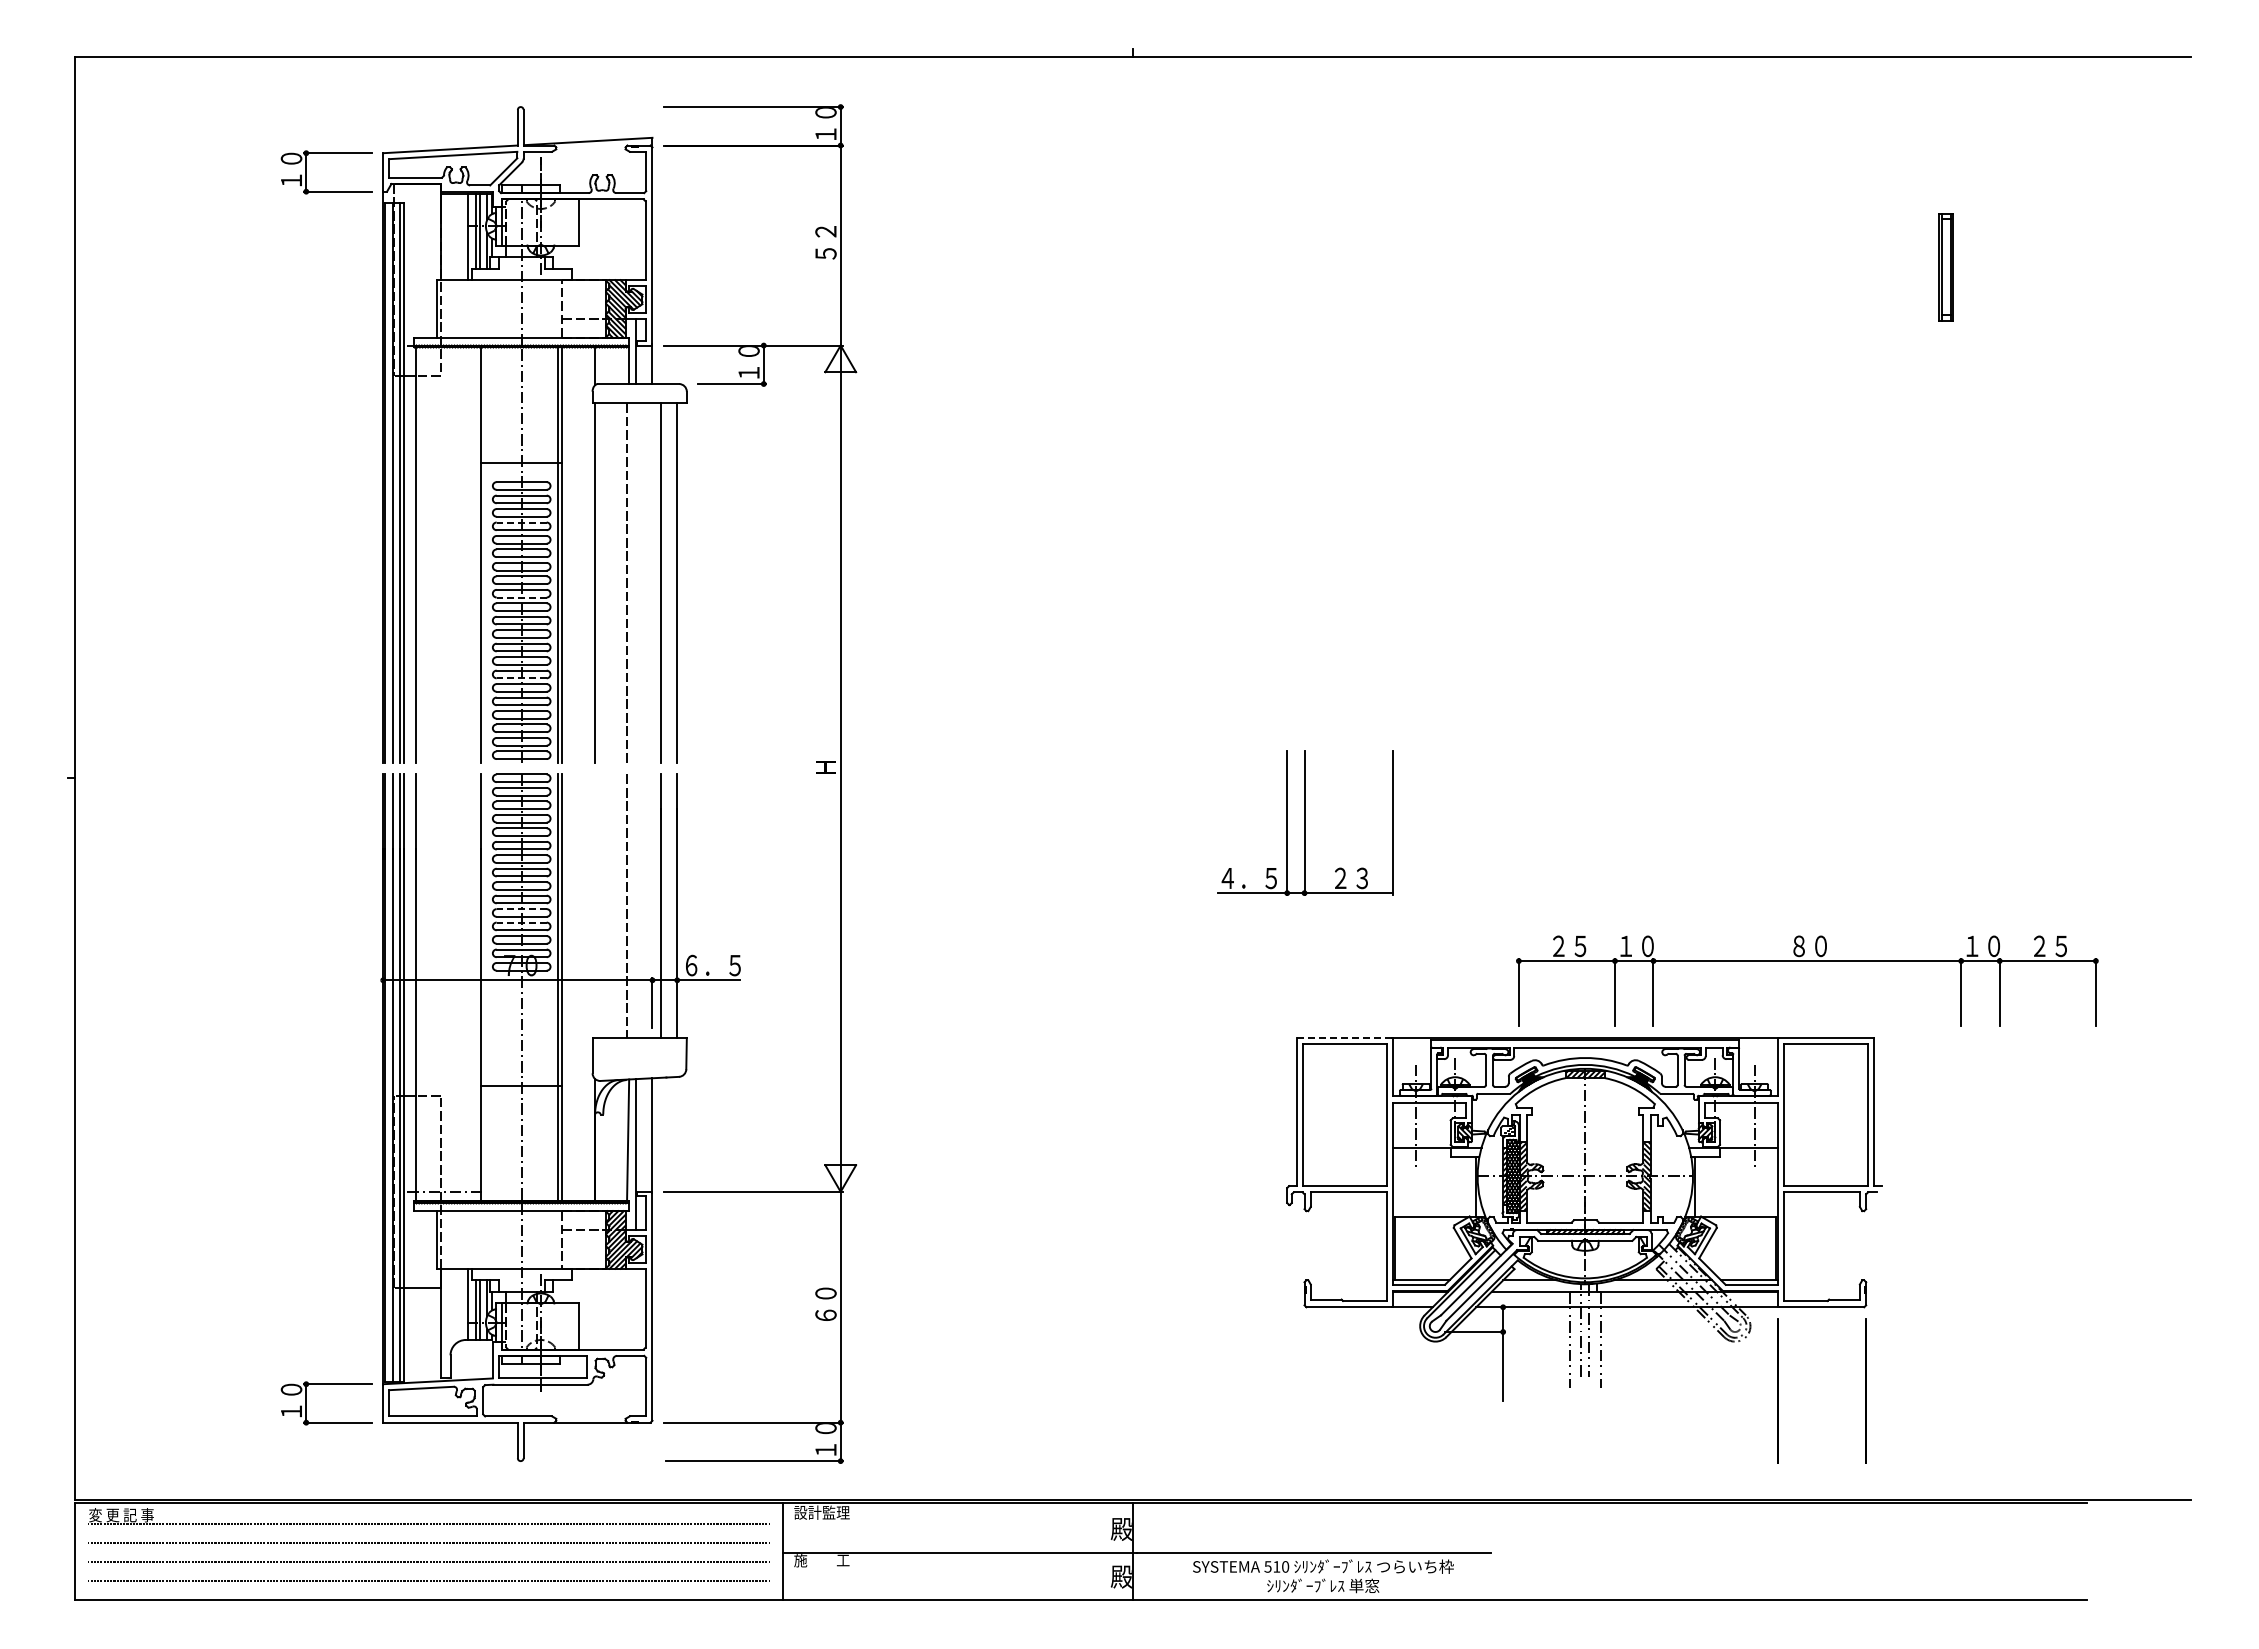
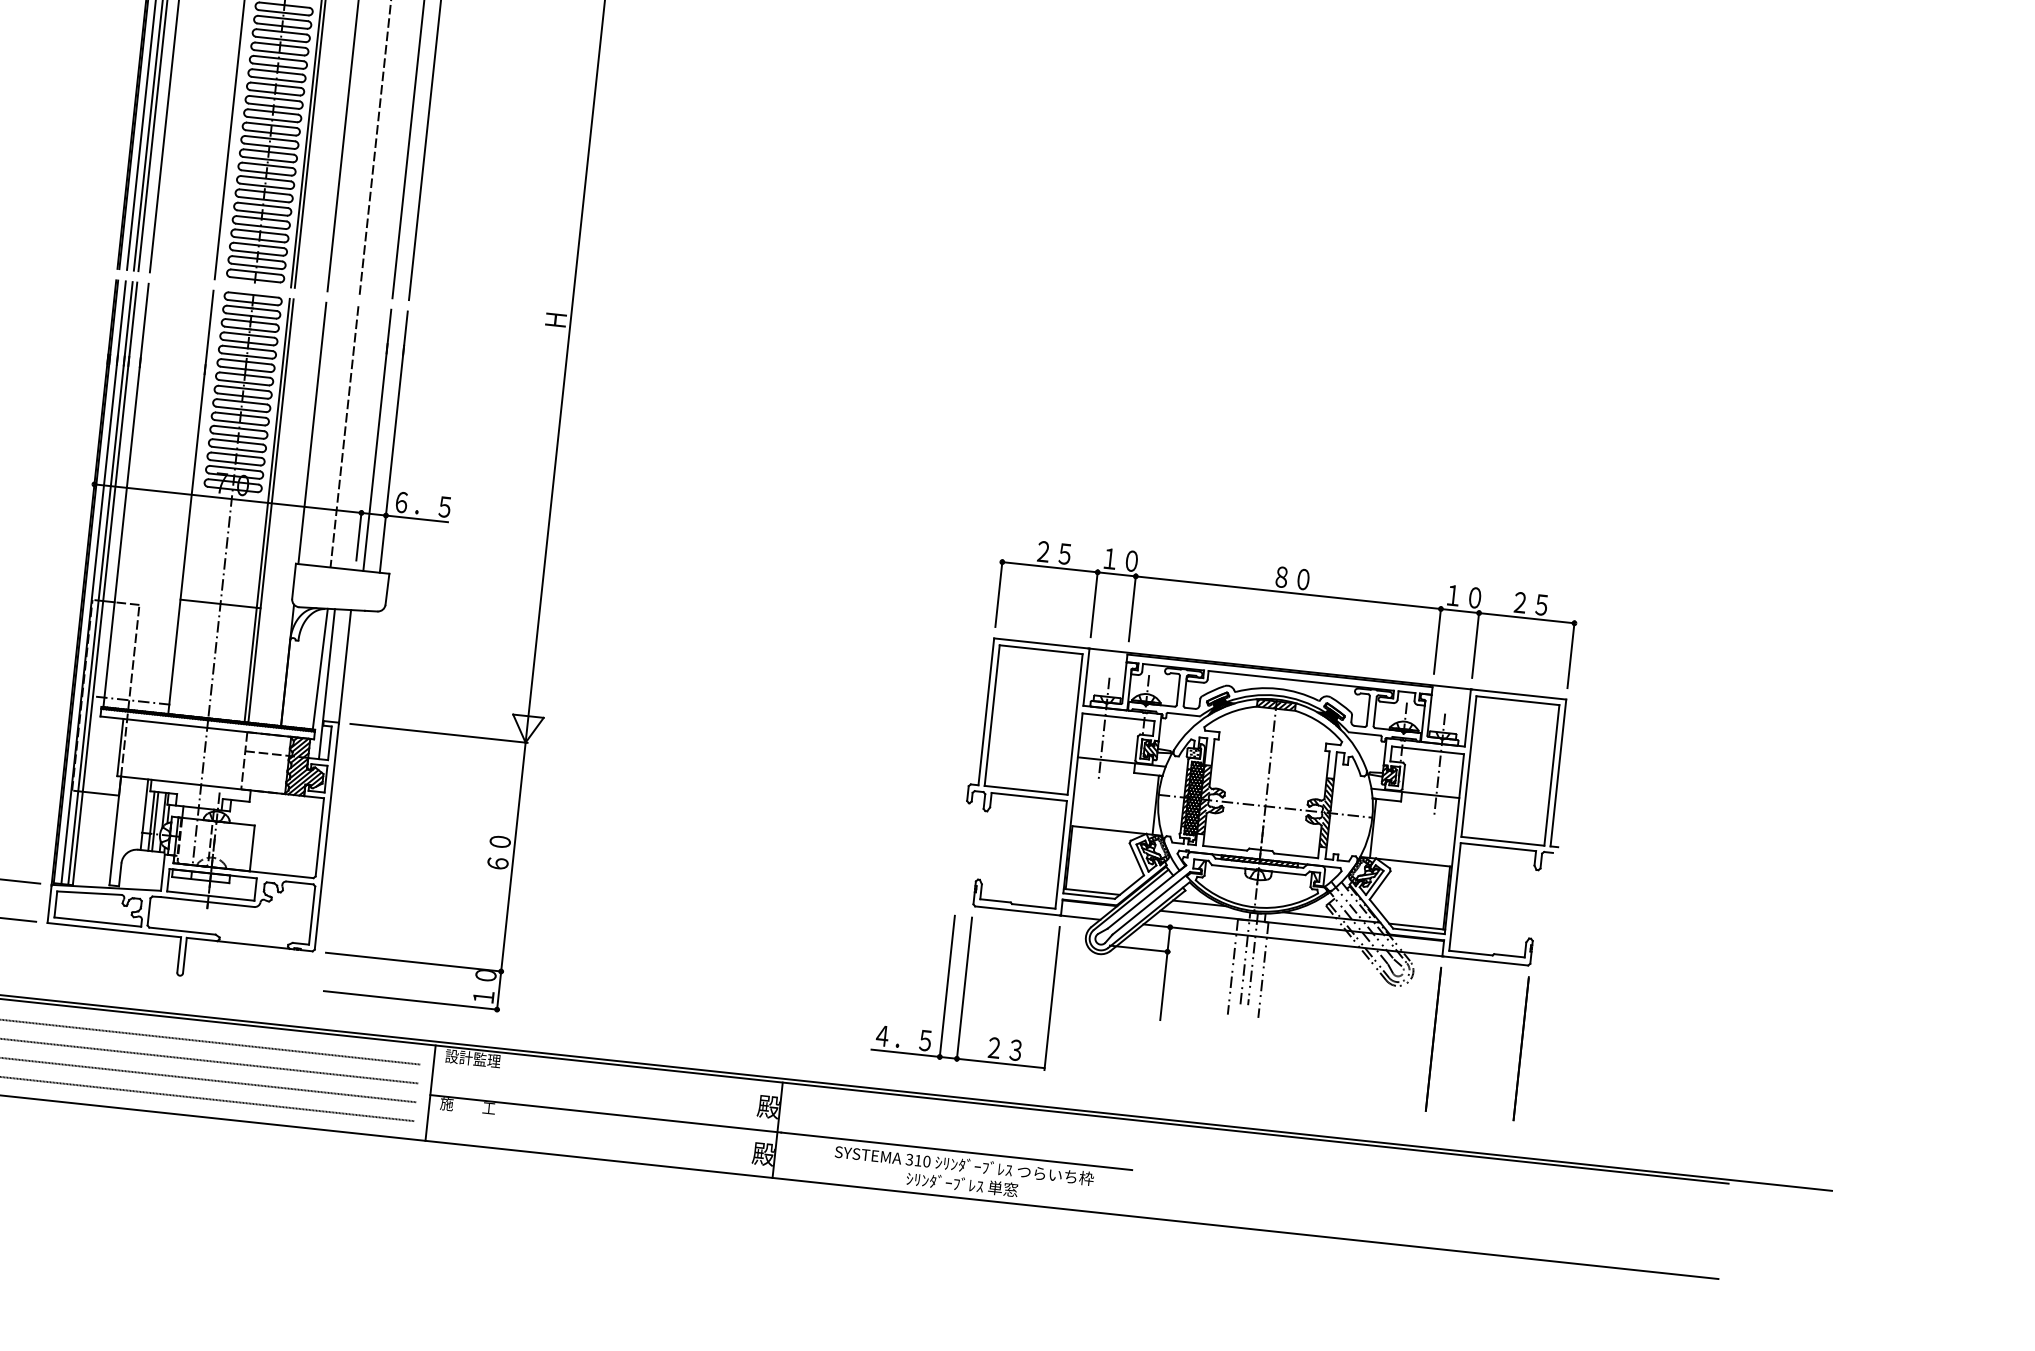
line: (521, 522) -> (280, 45), dashed -> solid
line: (521, 597) -> (272, 119), dashed -> solid
line: (521, 678) -> (263, 199), dashed -> solid
part: (1305, 822) -> (965, 988), moved
line: (595, 906) -> (312, 433), added
line: (521, 909) -> (239, 428), dashed -> solid
line: (521, 922) -> (237, 441), dashed -> solid
part: (1807, 961) -> (1288, 593), moved
line: (1345, 1038) -> (1042, 644), dashed -> solid
text: (1267, 1566) -> (909, 1159), 510 -> 310

